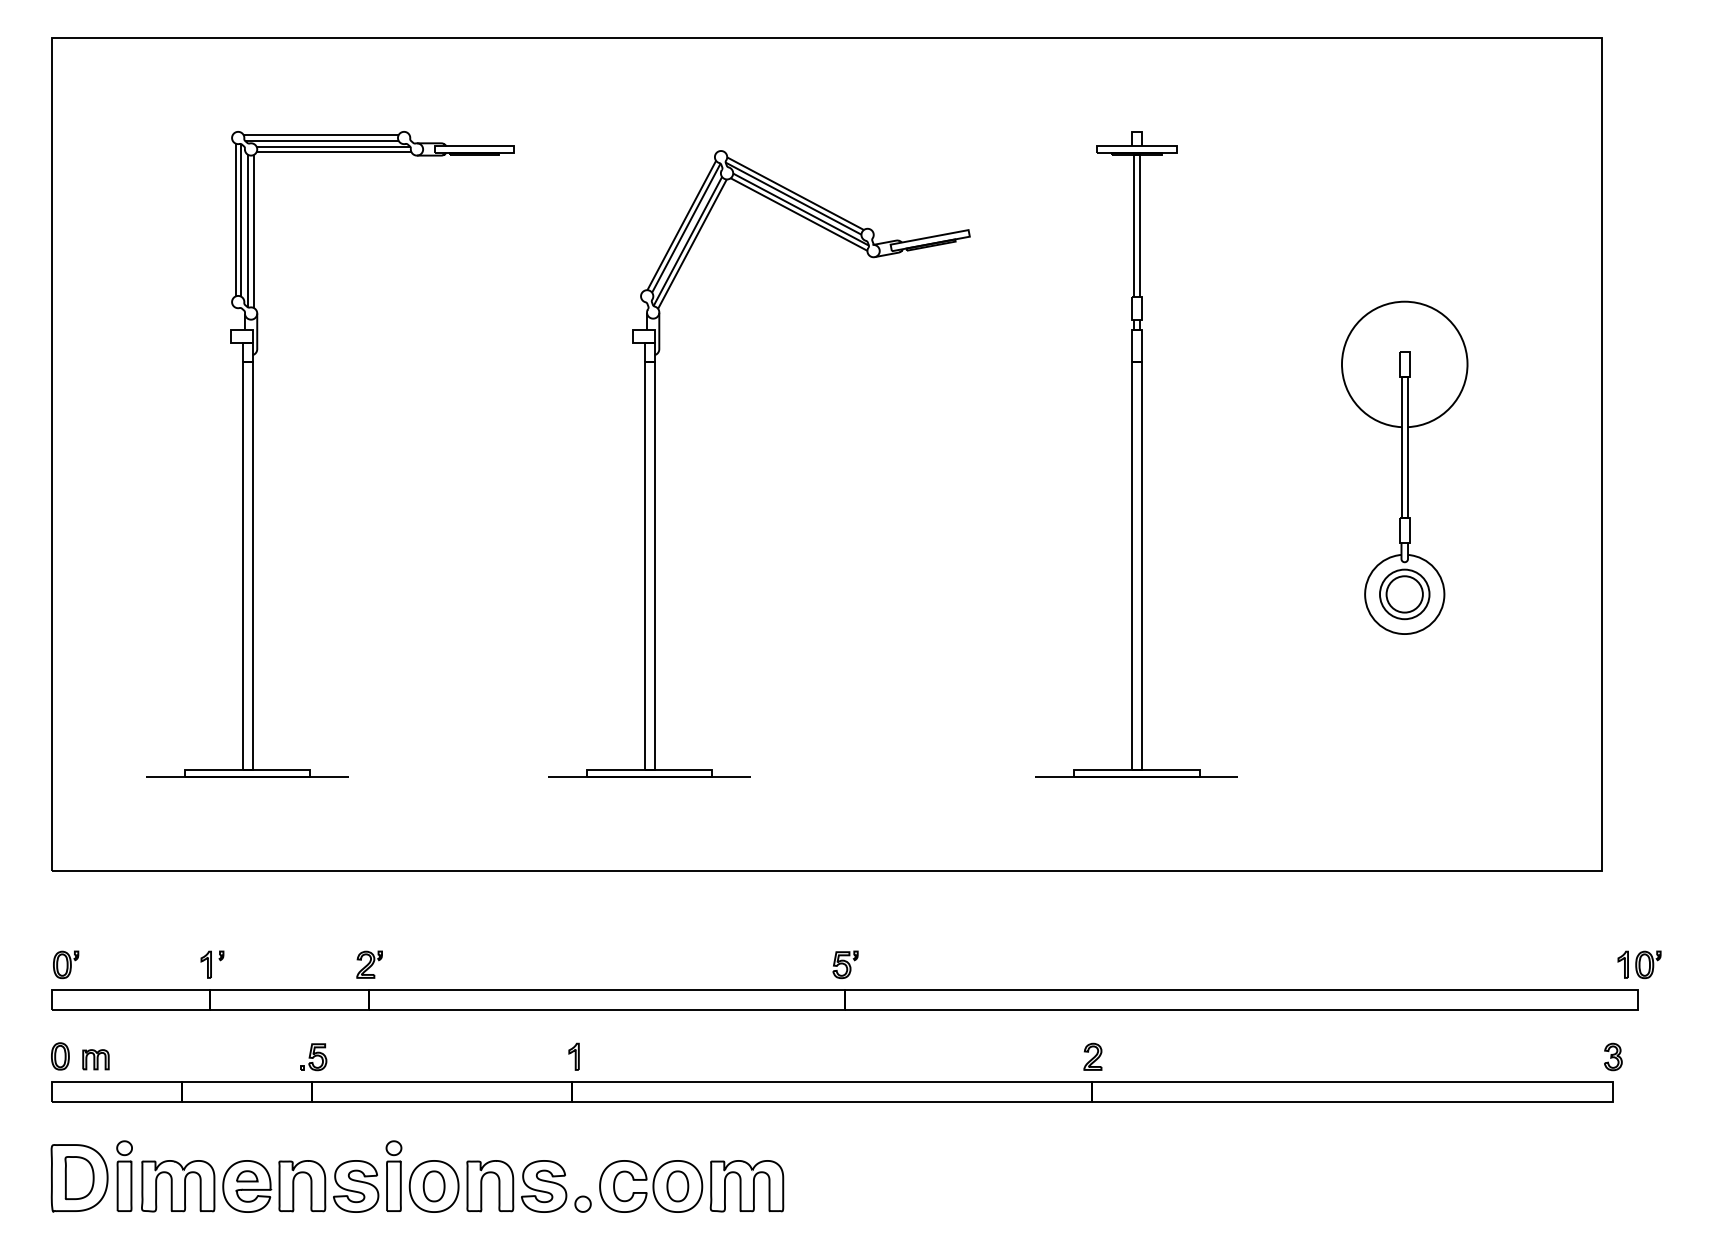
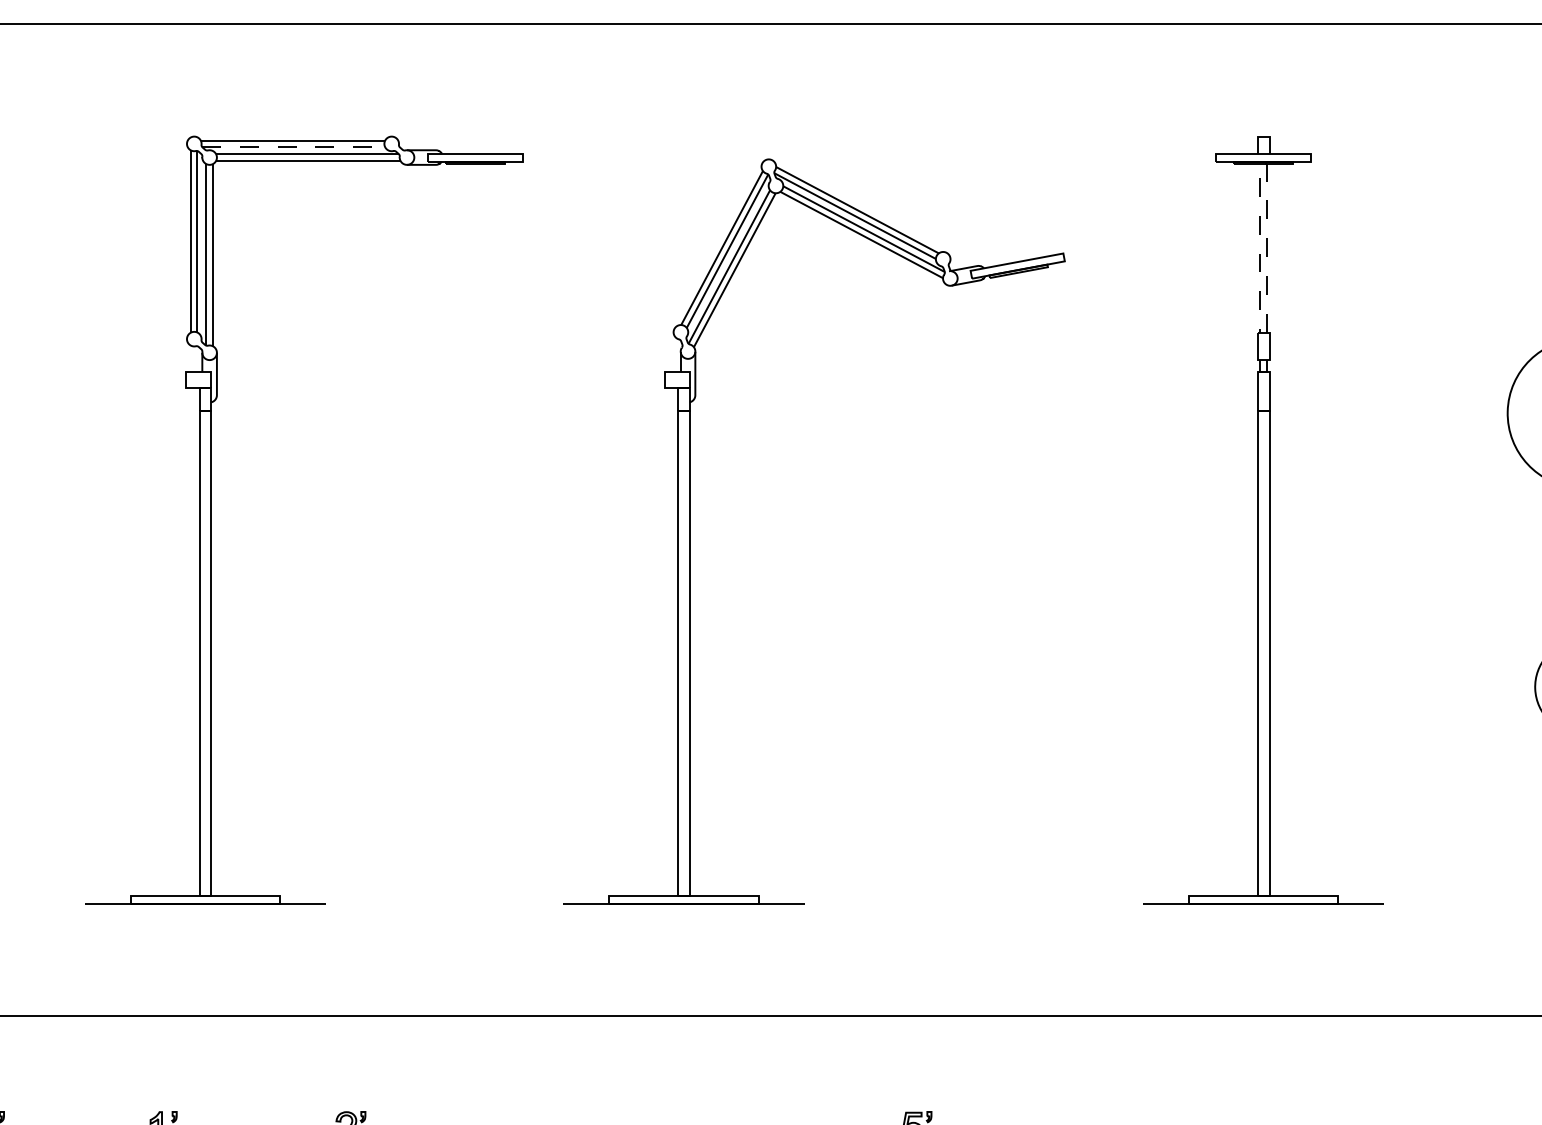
line: (321, 140) -> (293, 146), solid -> dashed
line: (1136, 155) -> (1263, 164), solid -> dashed

